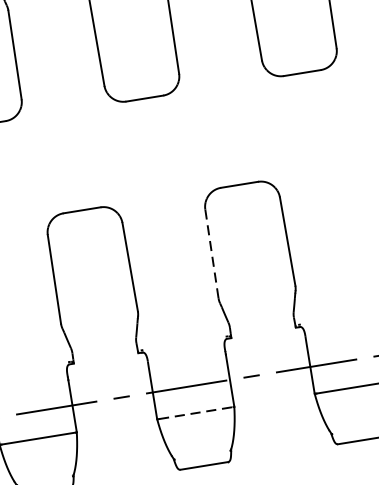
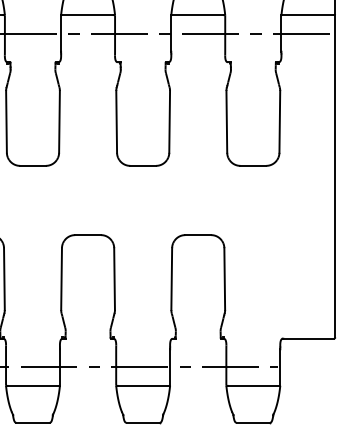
line: (211, 254) -> (171, 279), dashed -> solid
line: (196, 412) -> (143, 385), dashed -> solid

